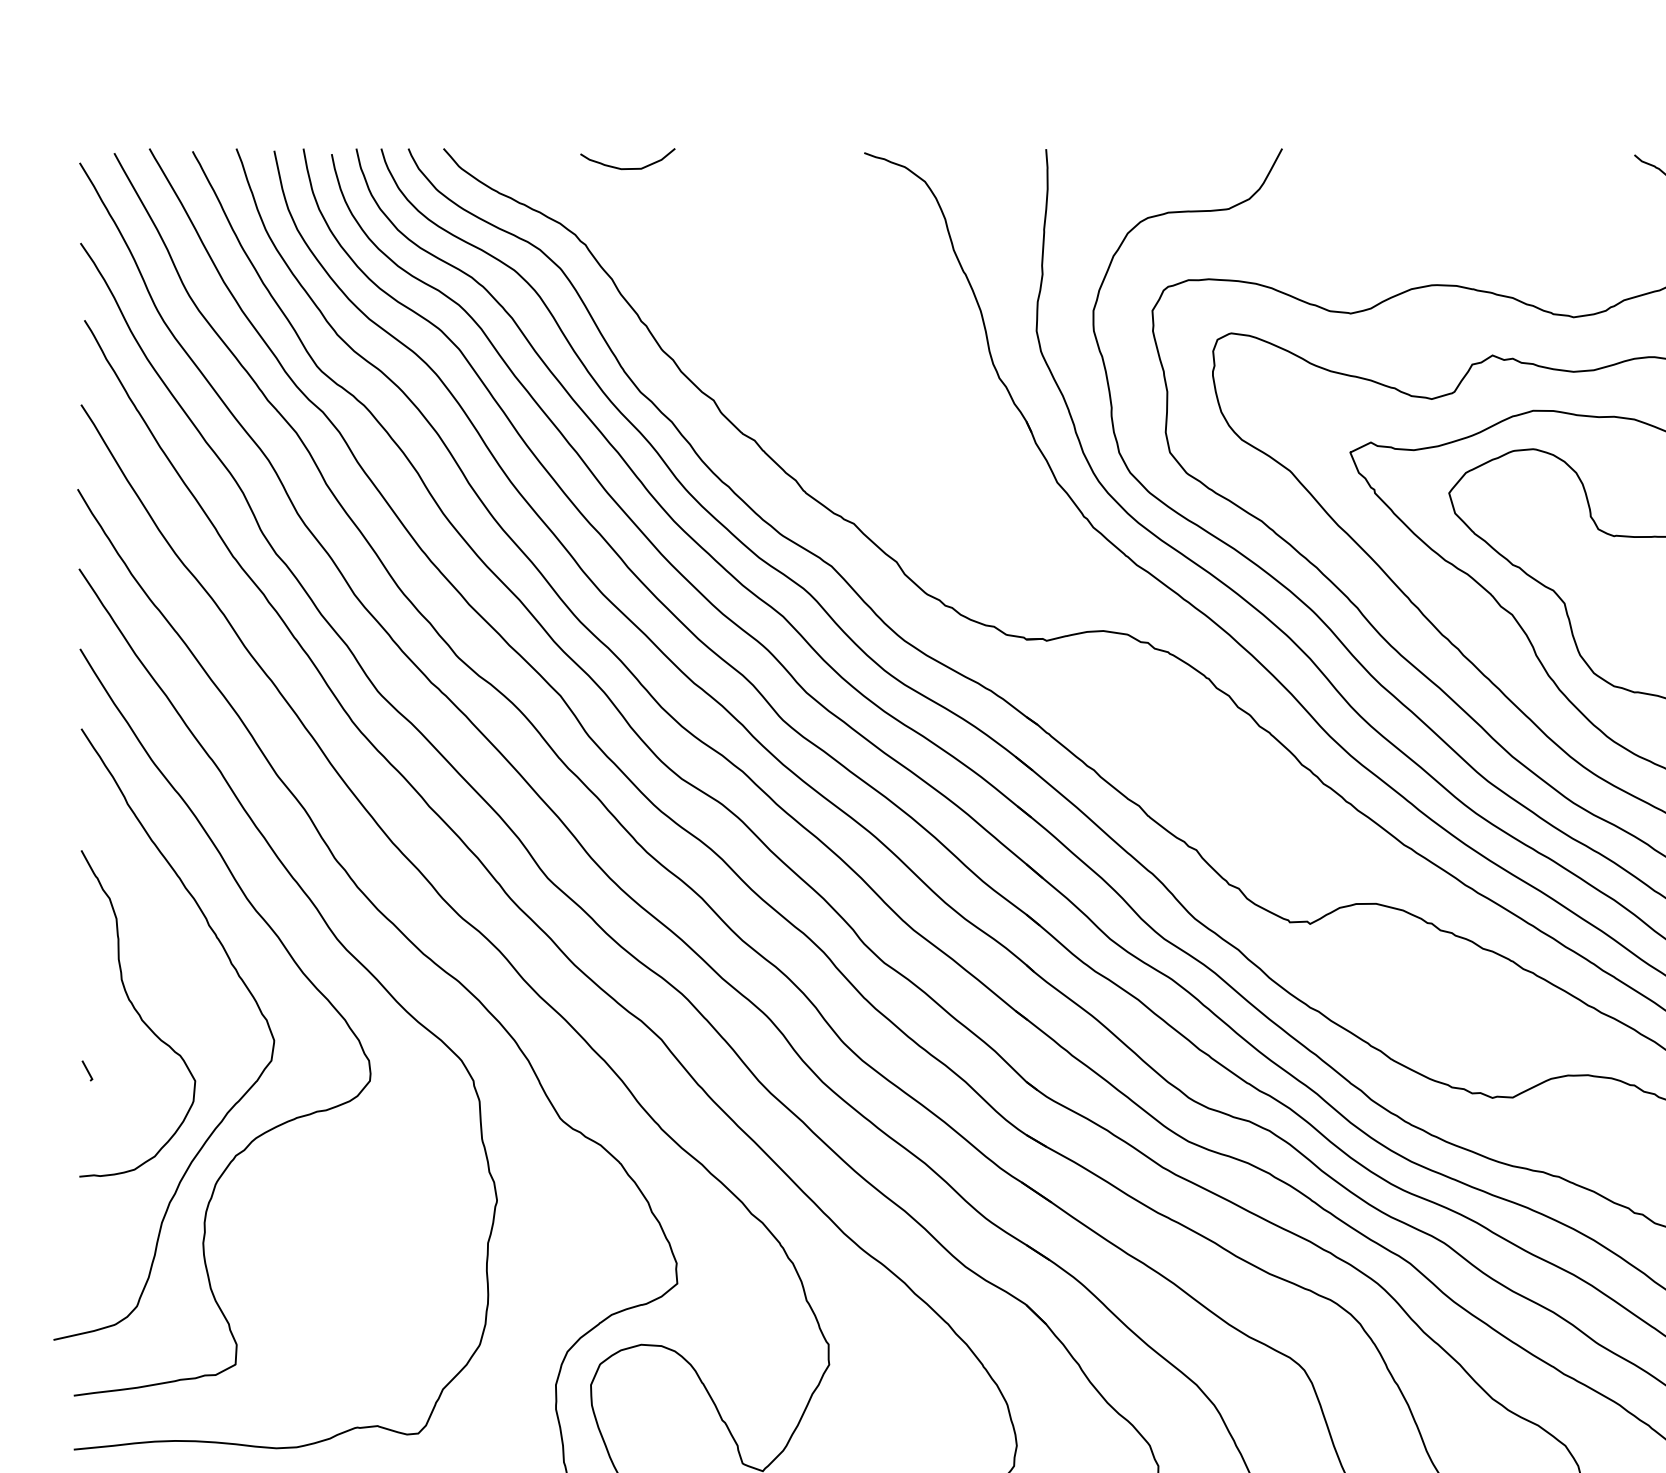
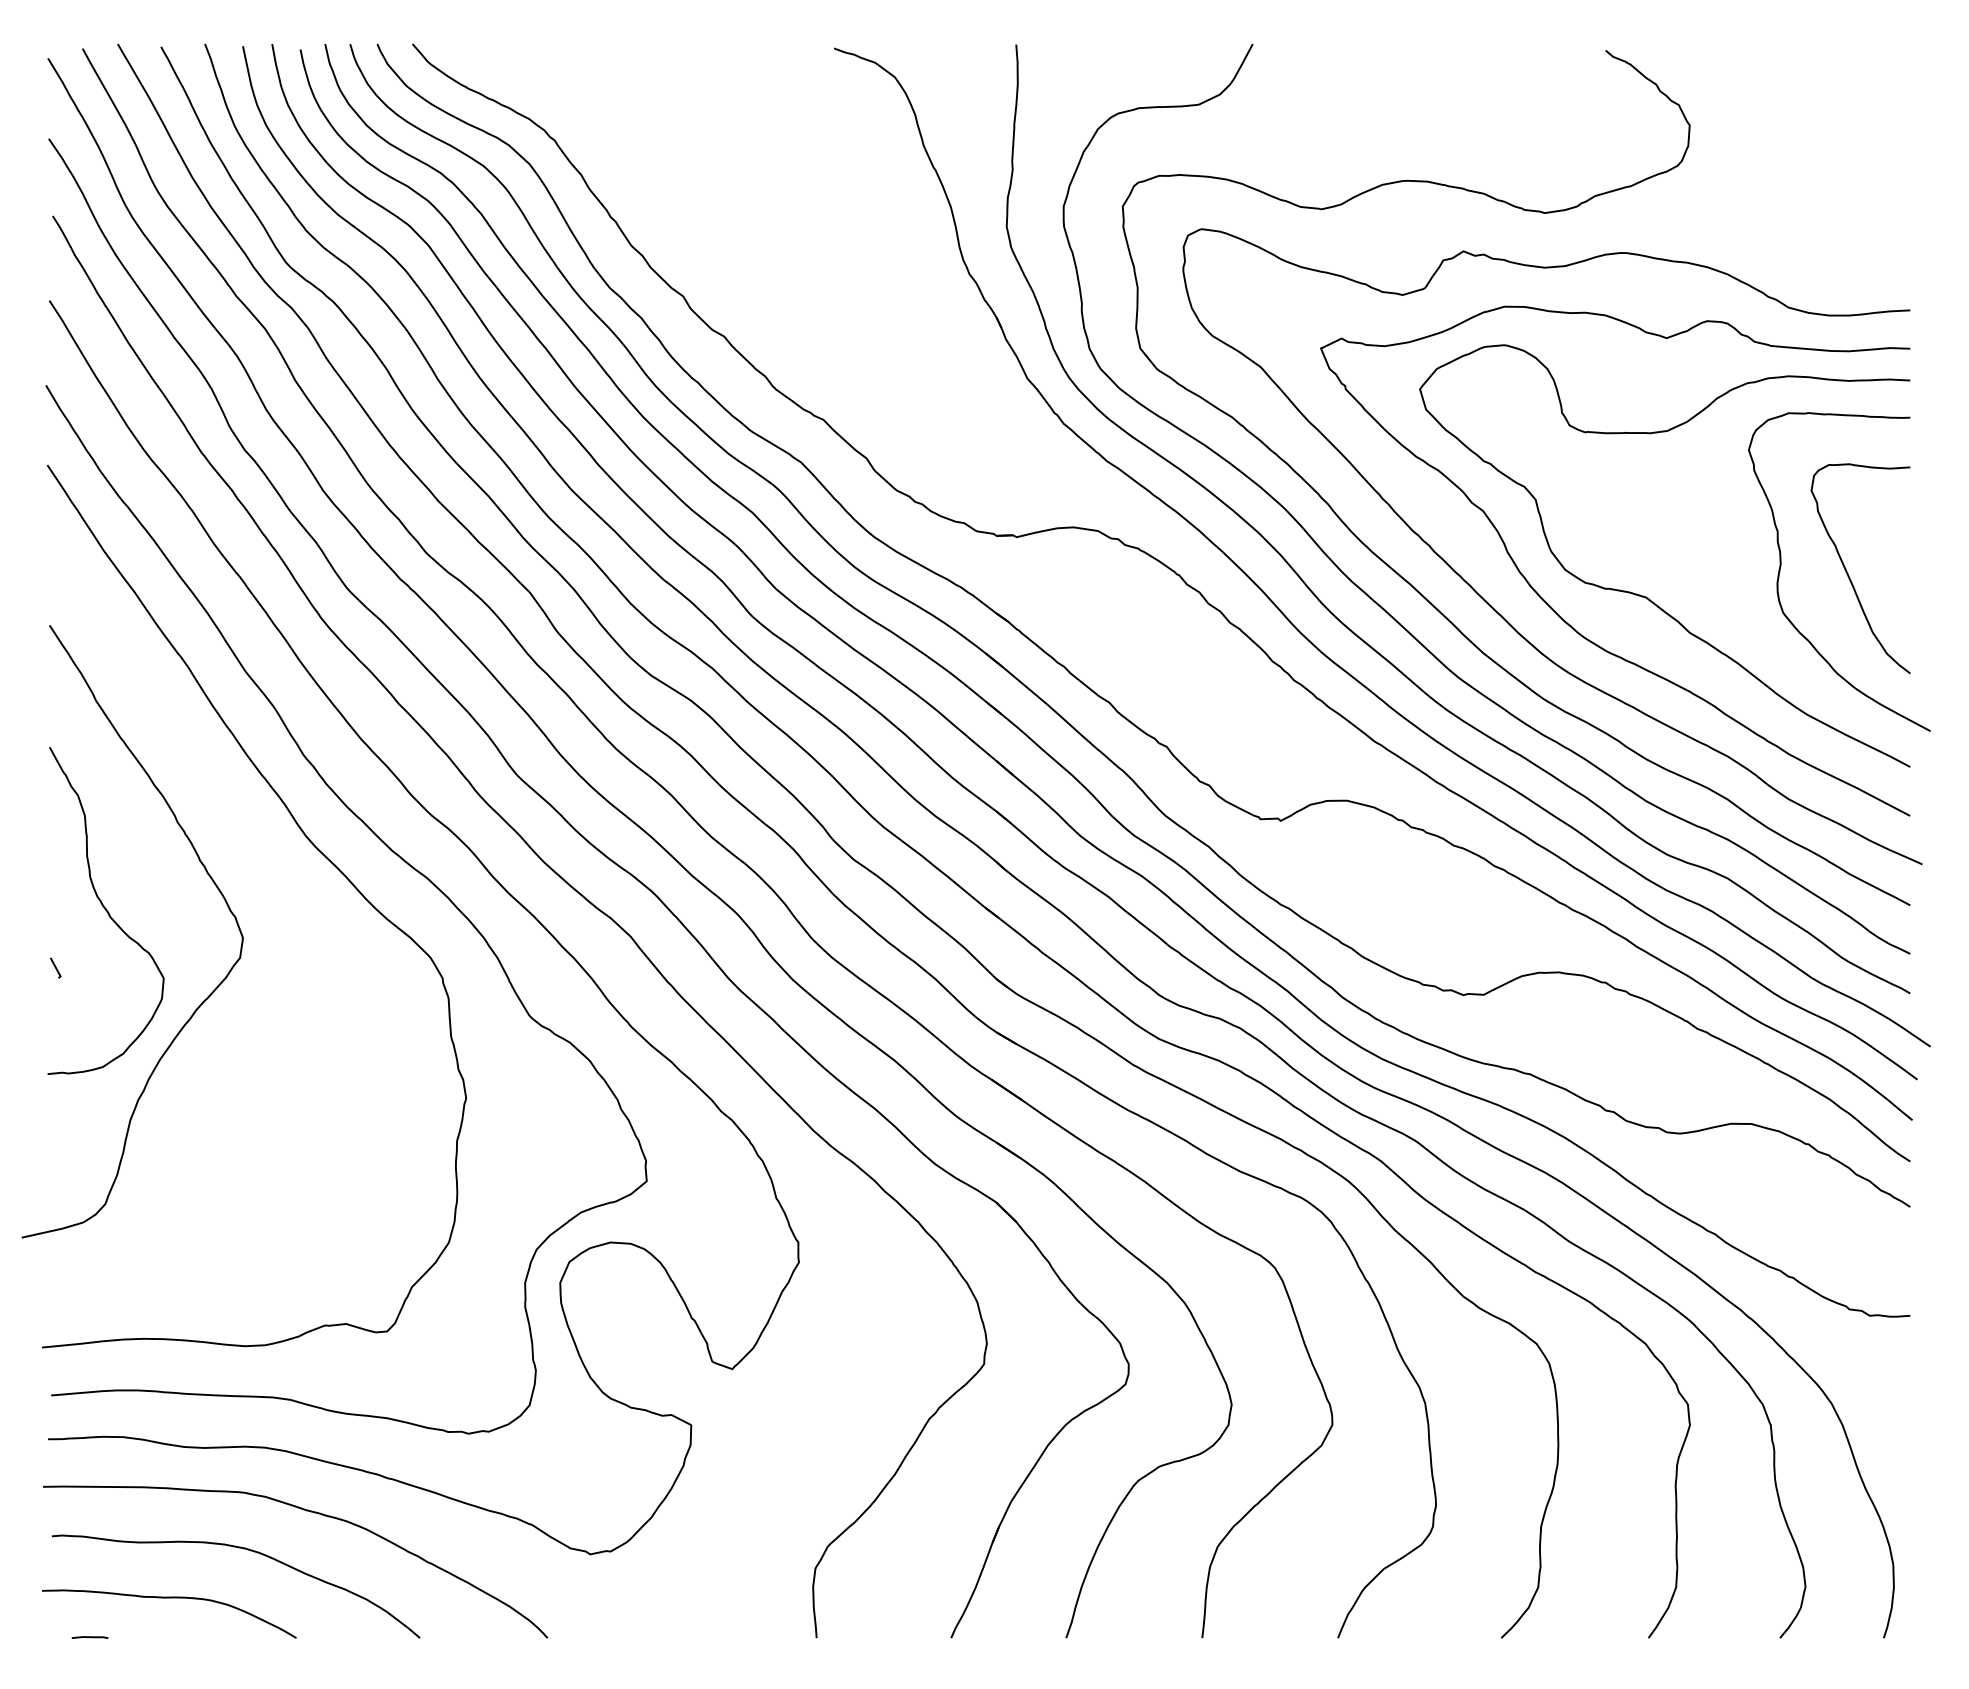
curve: (627, 168) -> (596, 63), removed
curve: (296, 966) -> (265, 863), removed

